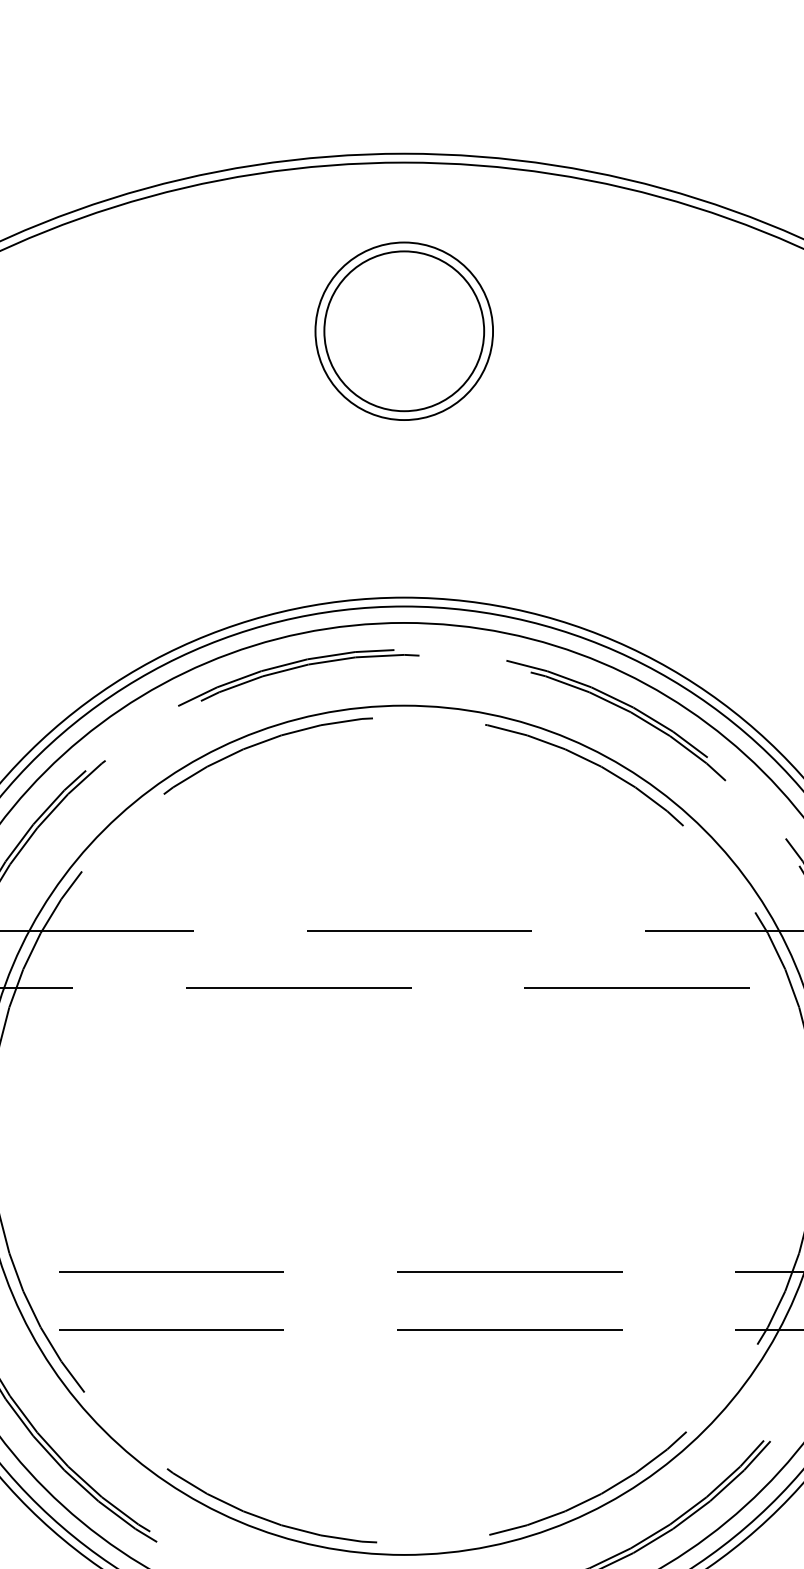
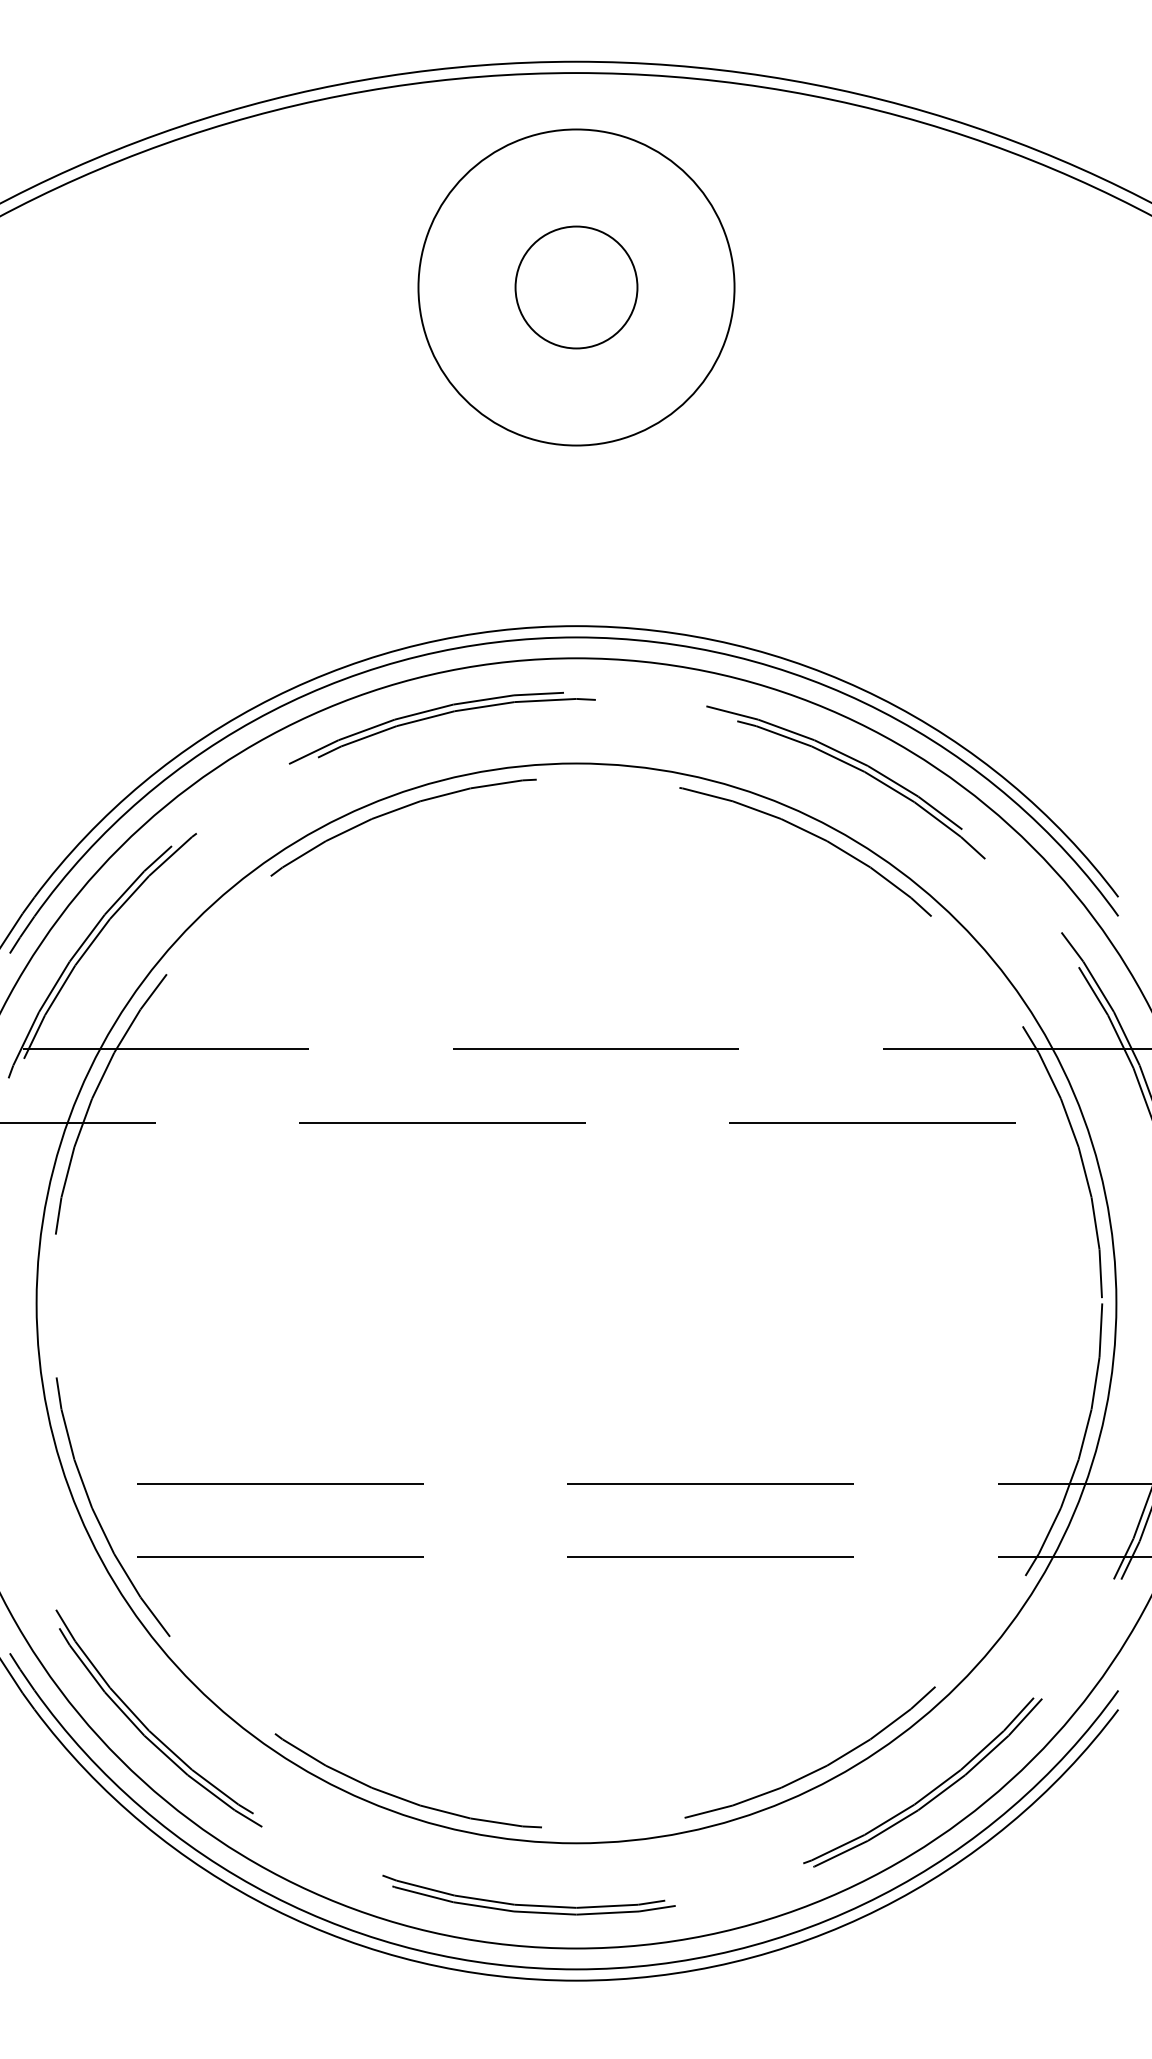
circle: (404, 331) -> (576, 287), size x0.6
circle: (404, 331) -> (576, 287), size x1.4

